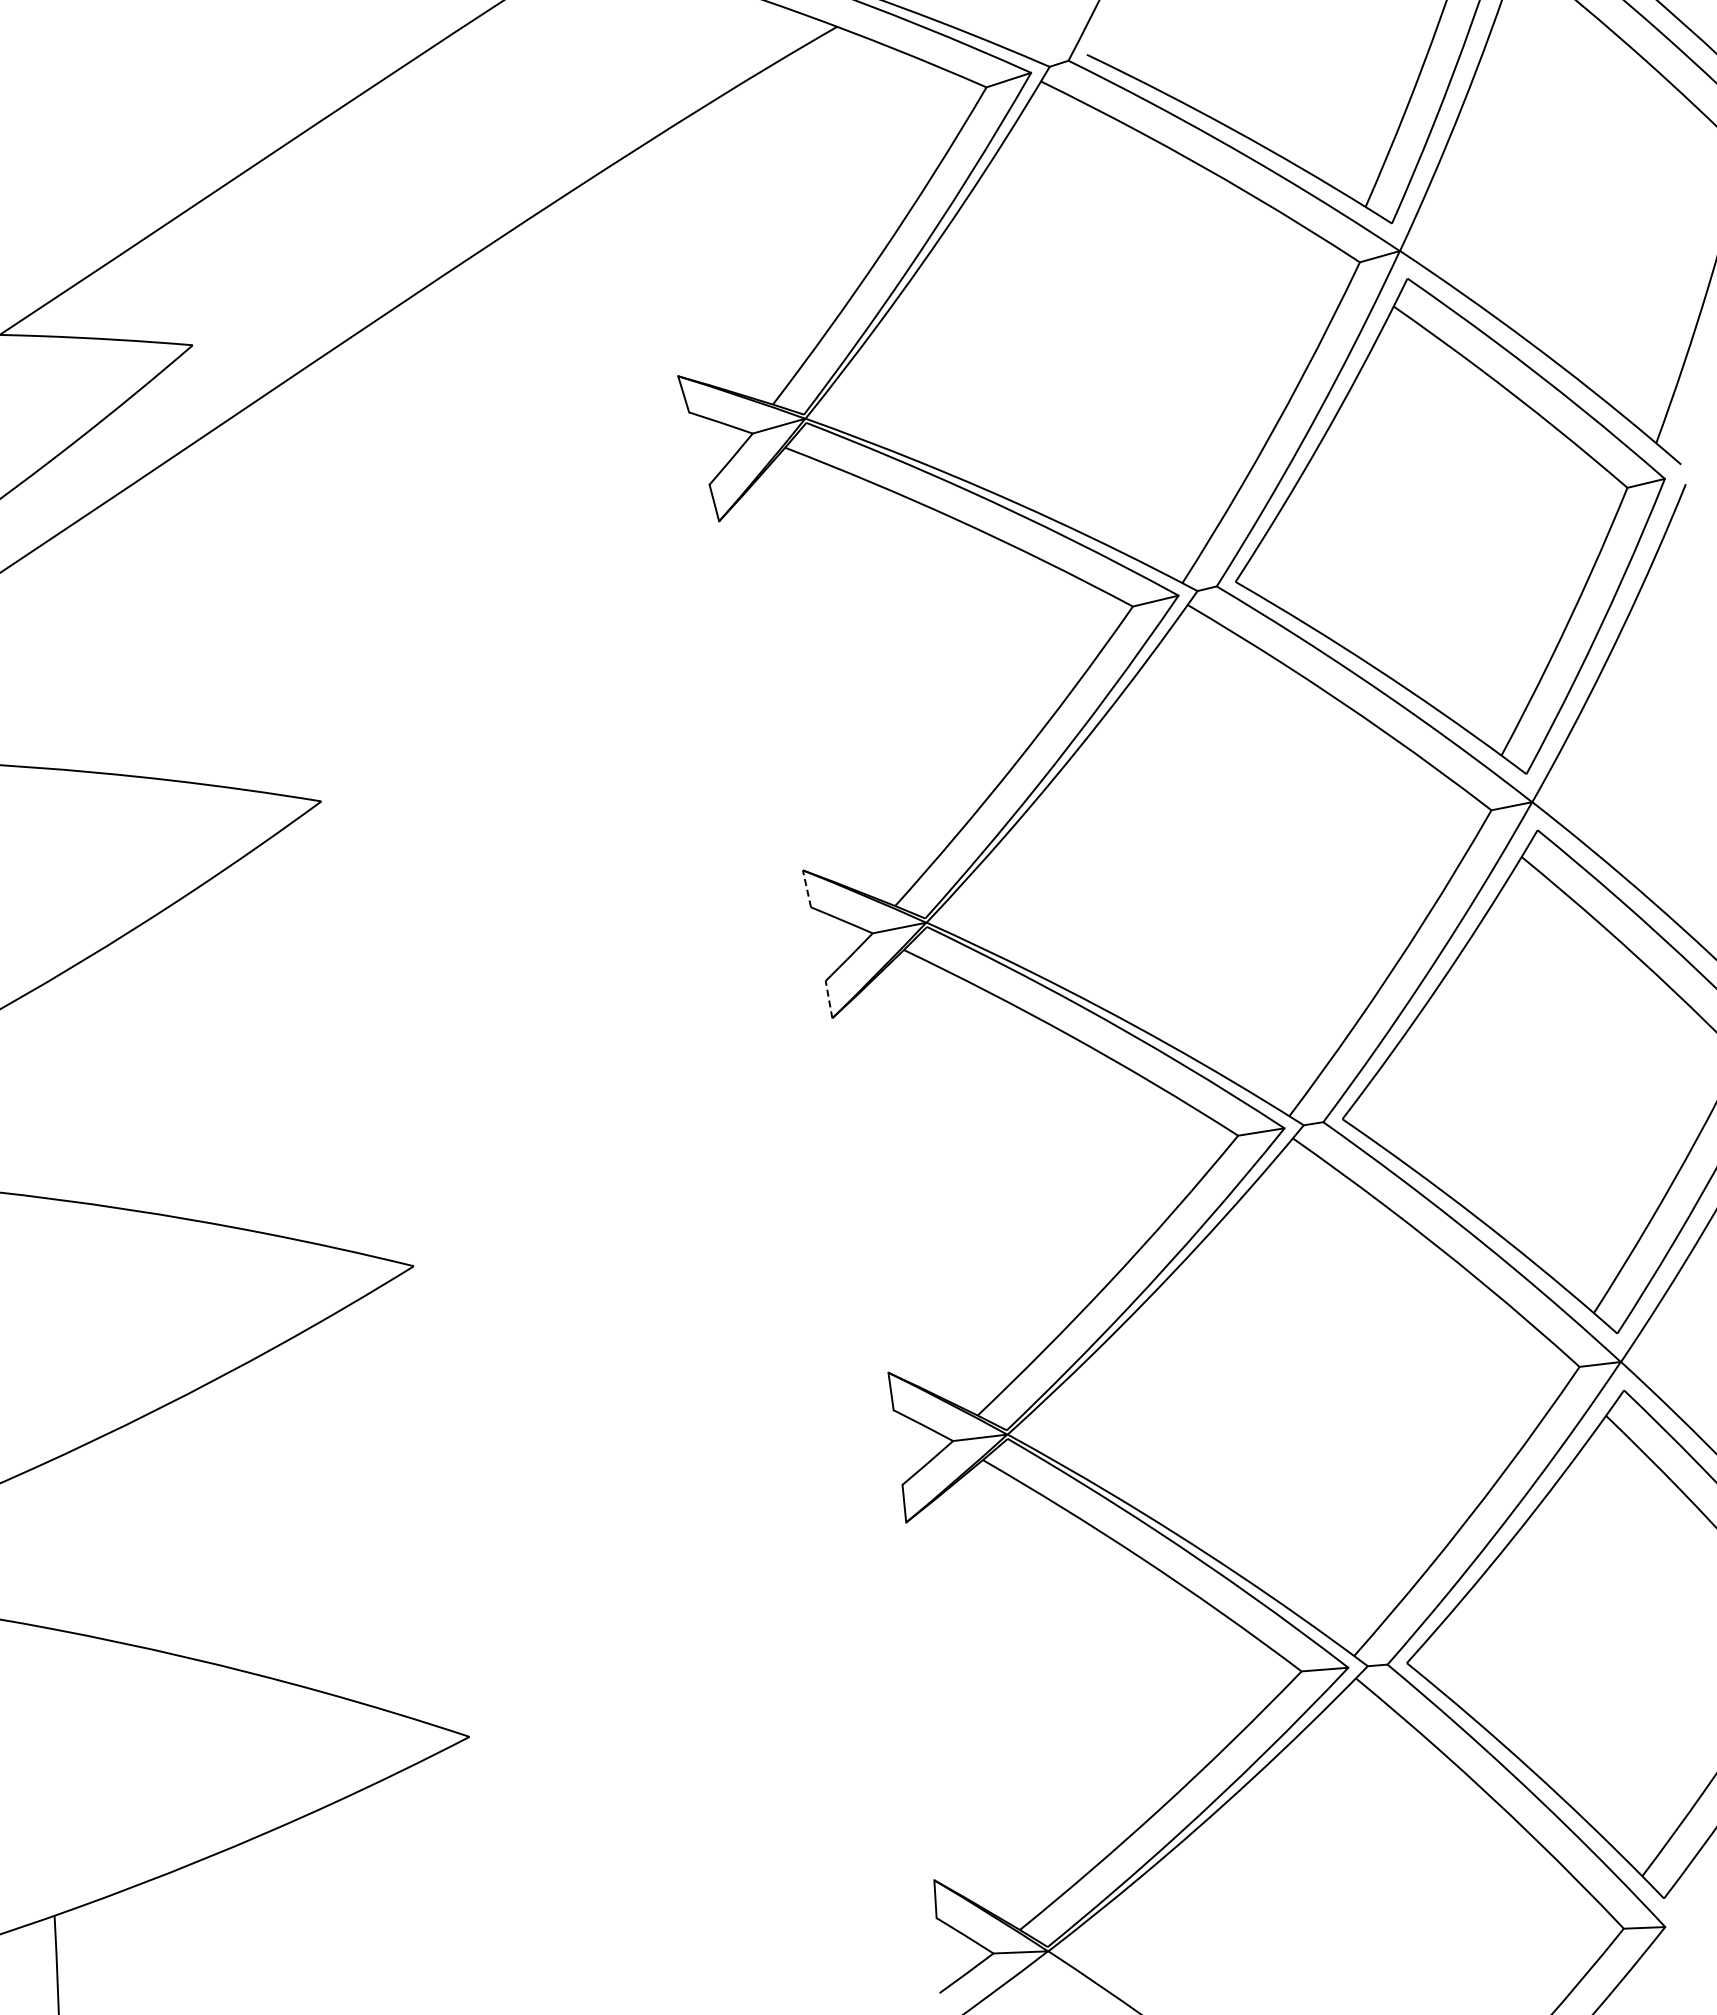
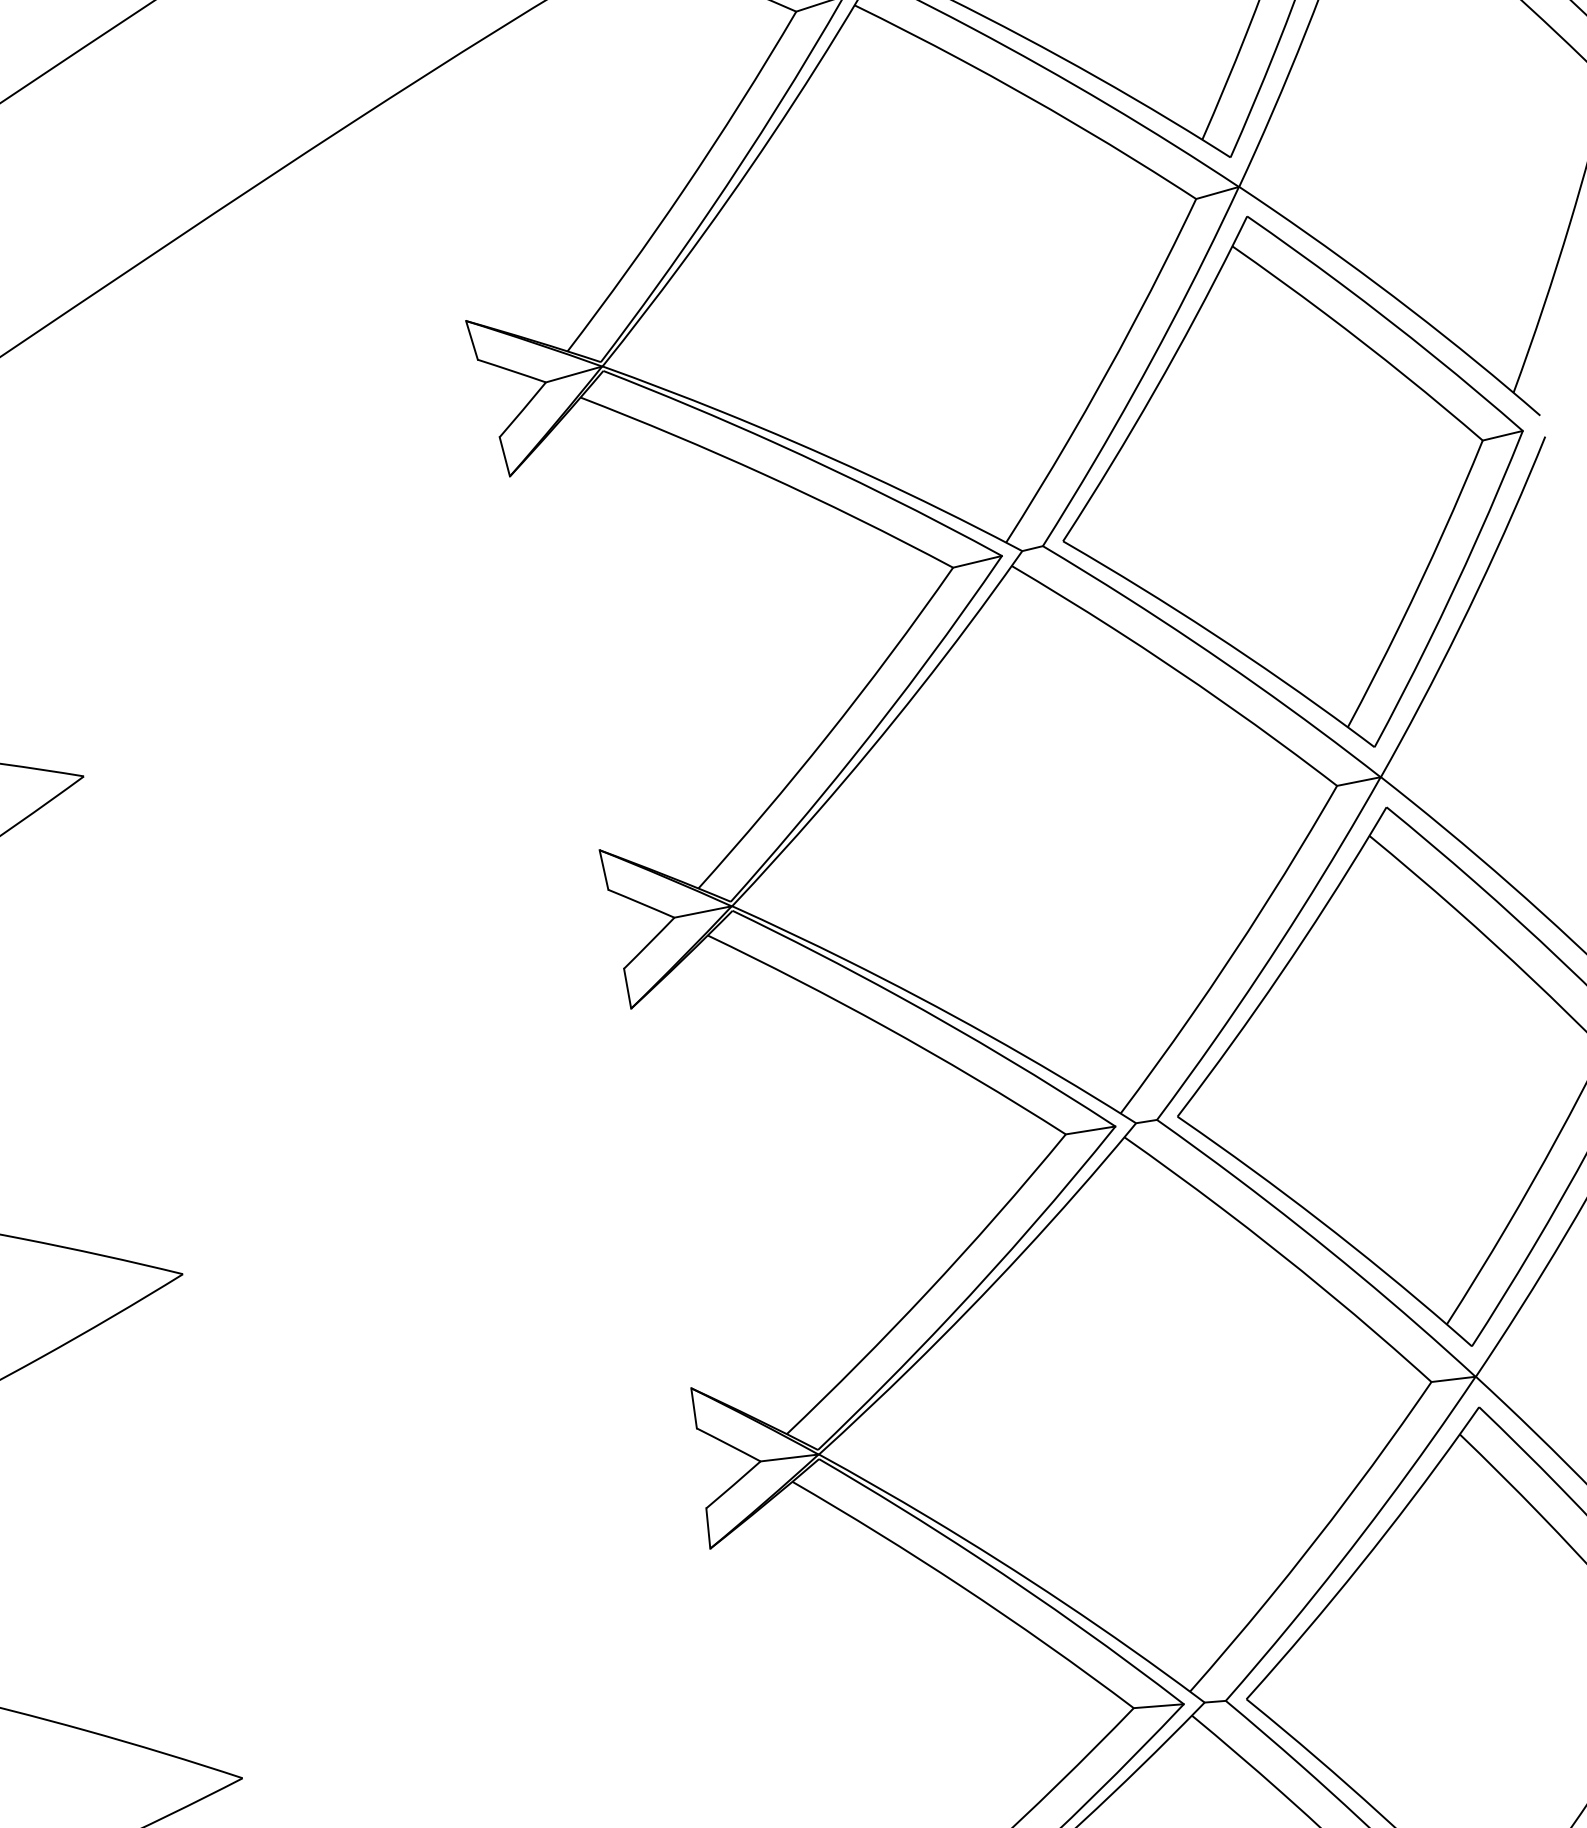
line: (806, 888) -> (603, 869), dashed -> solid
line: (829, 999) -> (628, 988), dashed -> solid

